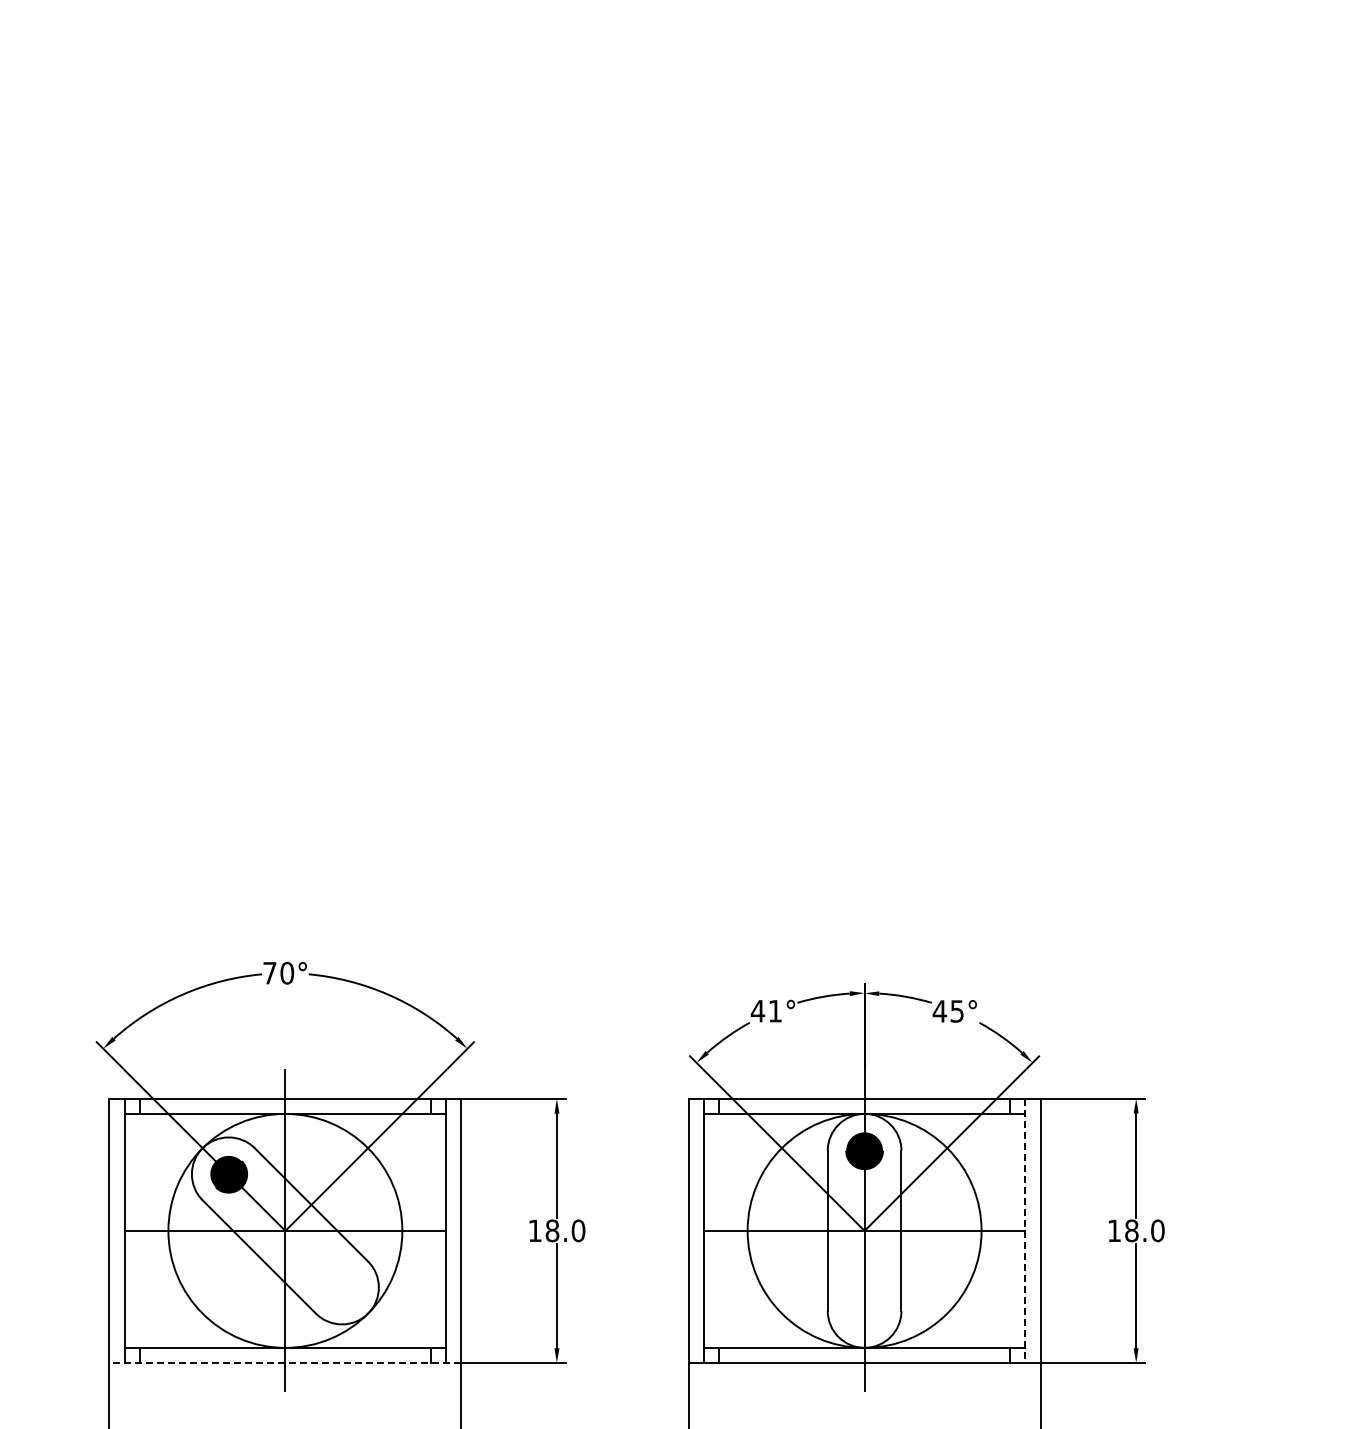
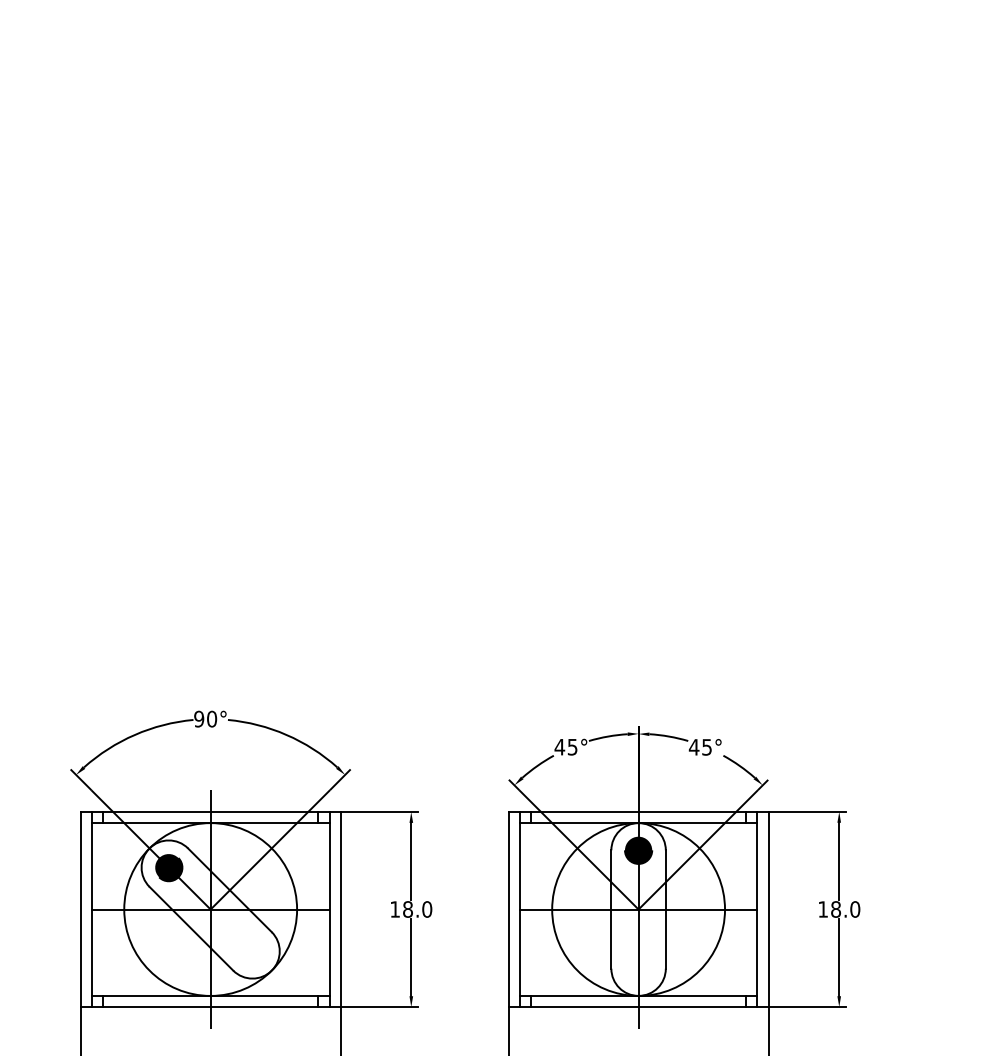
text: (269, 972) -> (198, 718), 70° -> 90°
text: (774, 1011) -> (572, 747), 41° -> 45°
line: (1025, 1231) -> (757, 909), dashed -> solid
line: (285, 1362) -> (210, 1006), dashed -> solid

